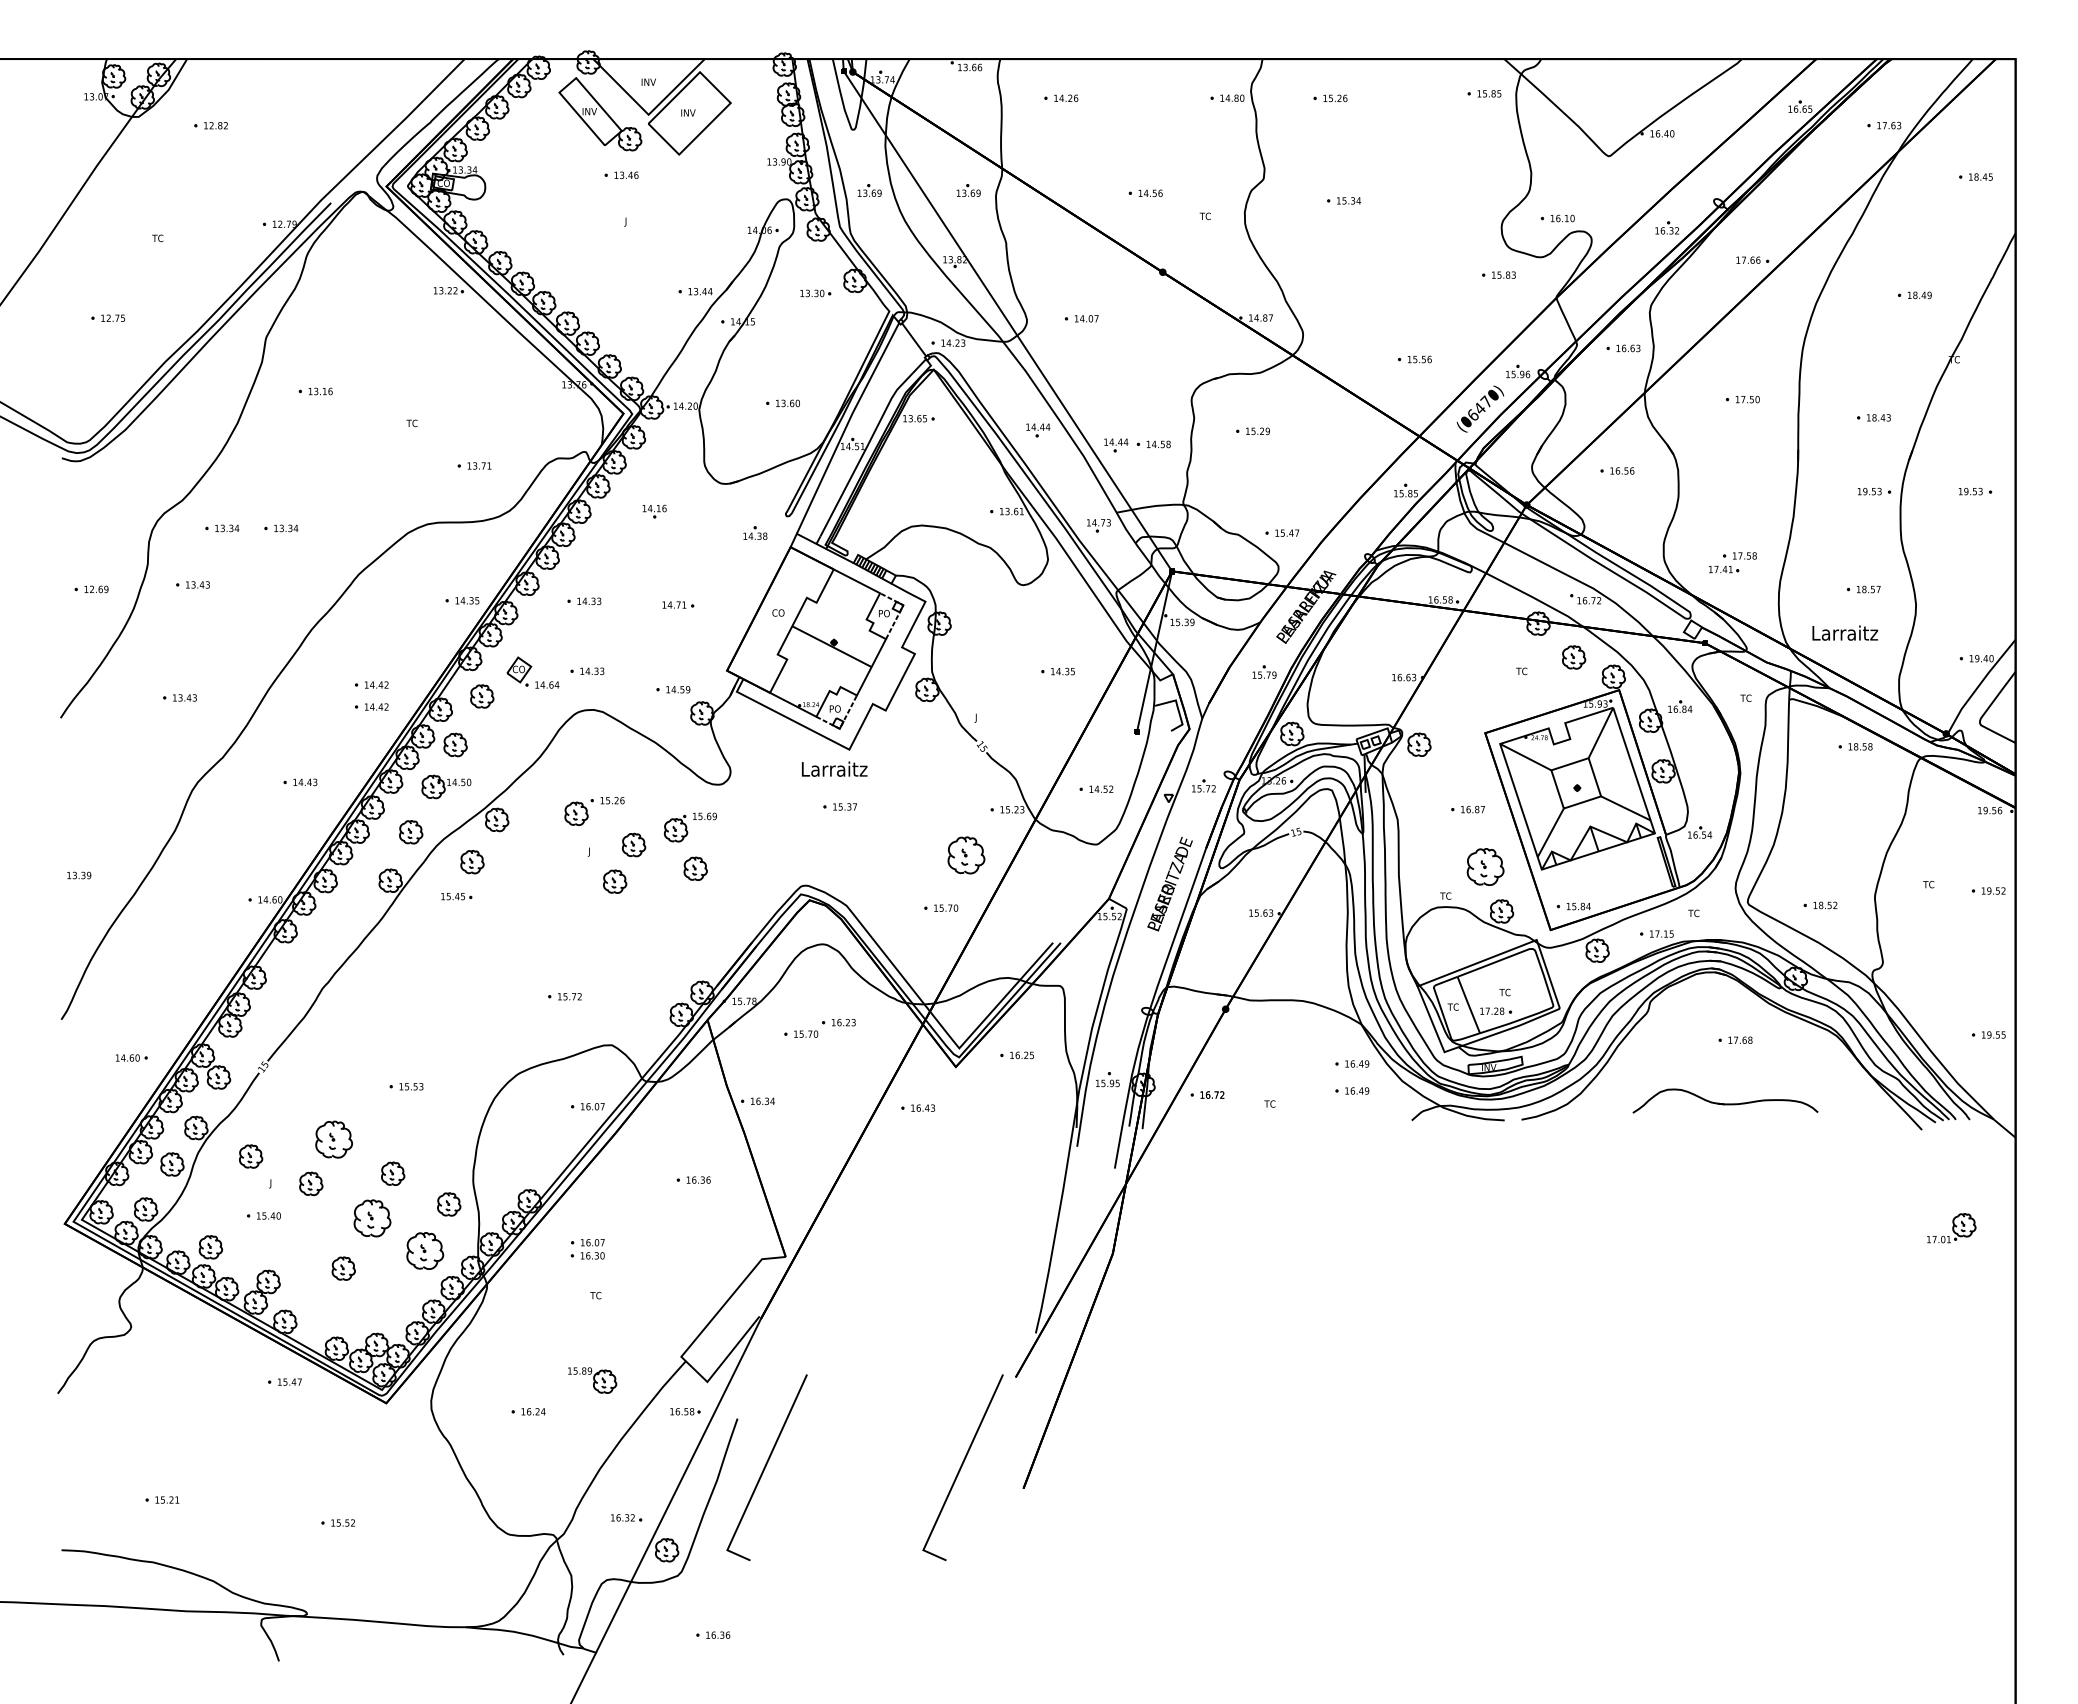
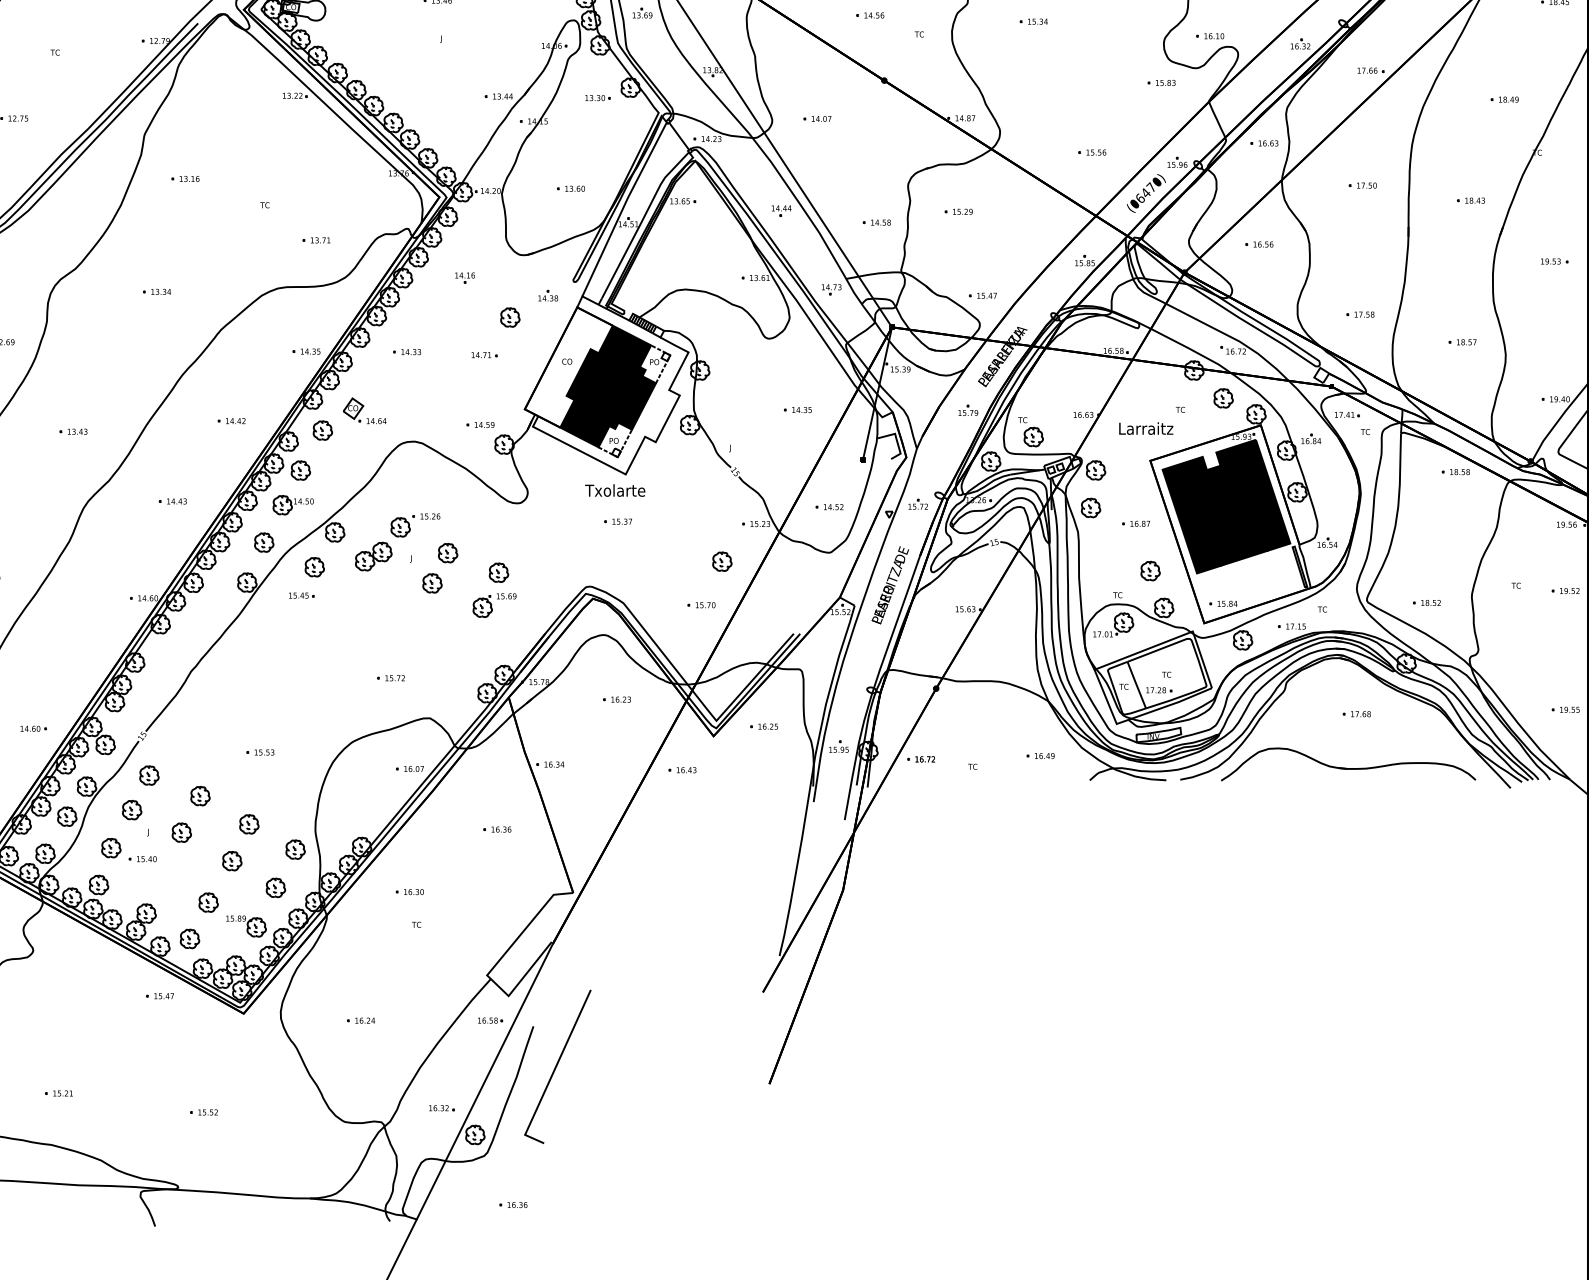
part: (968, 190) -> (724, 13), removed
part: (1116, 445) -> (846, 223), removed
part: (1874, 491) -> (1471, 261), removed
part: (222, 528) -> (108, 291), removed
part: (709, 559) -> (510, 317), added
part: (1724, 569) -> (1347, 414), moved
part: (192, 584) -> (83, 338), removed
text: (1845, 632) -> (1146, 428), moved
fill: (828, 642) -> (608, 386), added
part: (587, 671) -> (409, 409), removed
part: (1340, 698) -> (1030, 432), added
part: (371, 706) -> (231, 438), removed
text: (836, 768) -> (615, 489), Larraitz -> Txolarte
fill: (1577, 788) -> (1226, 506), added
part: (1413, 790) -> (1091, 508), added
part: (689, 827) -> (493, 605), moved
part: (543, 848) -> (373, 555), added
part: (966, 855) -> (722, 561), size x0.62
part: (1485, 866) -> (1150, 570), size x0.62
part: (801, 1033) -> (586, 708), removed
part: (1352, 1063) -> (1040, 733), removed
part: (1725, 1100) -> (1348, 763), size x1.67
part: (271, 1114) -> (149, 775), added
part: (333, 1139) -> (200, 796), size x0.62
part: (225, 1202) -> (111, 848), added
part: (372, 1218) -> (232, 861), size x0.62
part: (1951, 1228) -> (1113, 625), moved
part: (587, 1242) -> (409, 881), removed
part: (425, 1250) -> (276, 887), size x0.62
part: (321, 1312) -> (190, 938), added
part: (592, 1380) -> (246, 926), moved
line: (962, 1466) -> (719, 1065), removed

